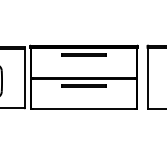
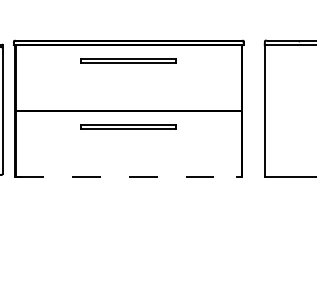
line: (84, 109) -> (129, 177), solid -> dashed

